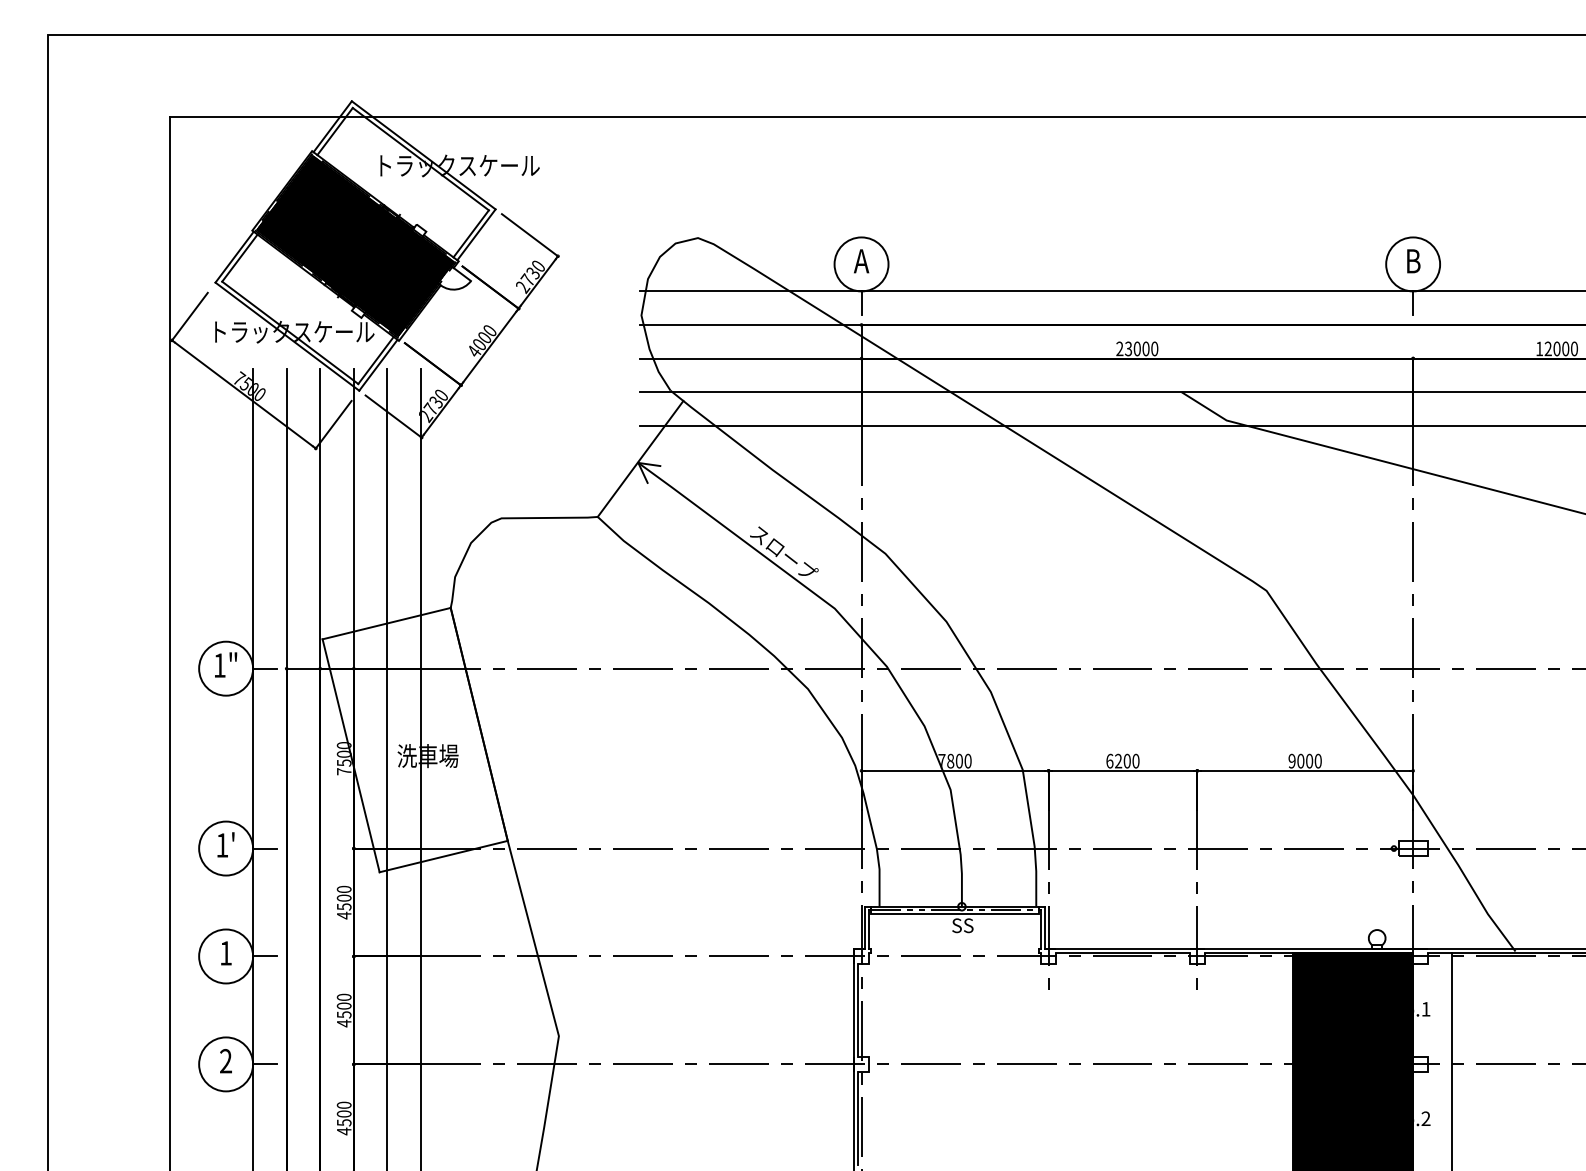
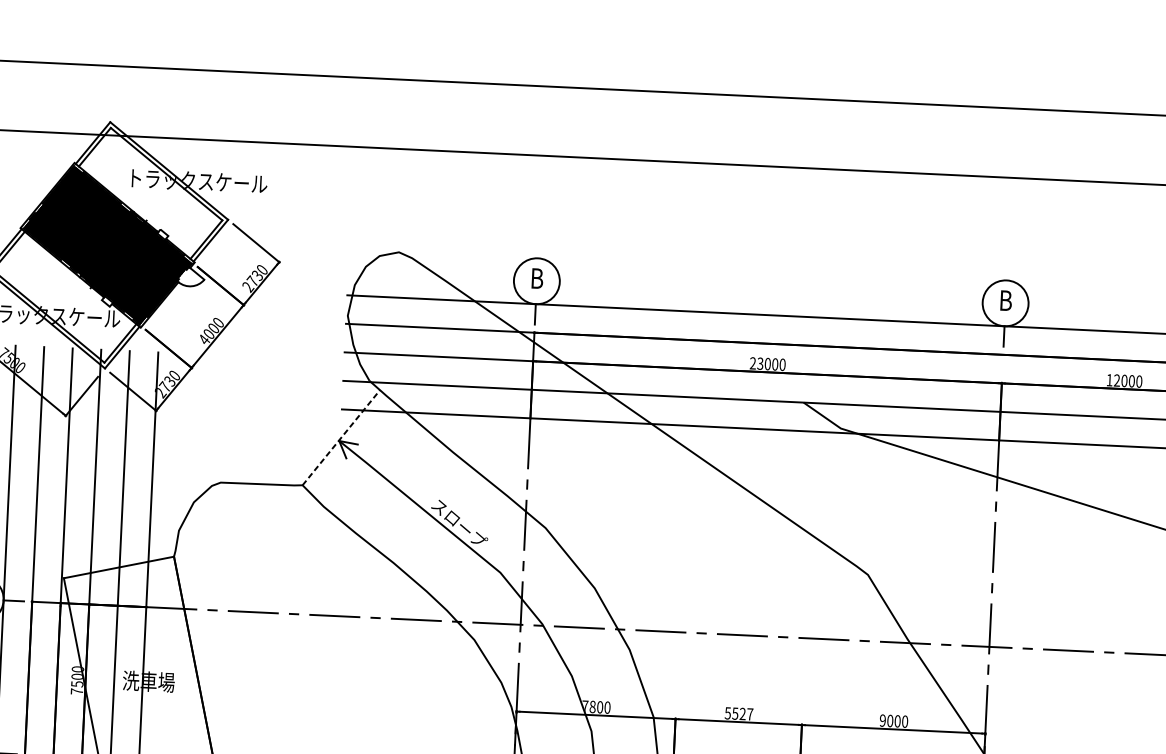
text: (861, 261) -> (536, 278), A -> B
line: (640, 458) -> (341, 437), solid -> dashed
text: (1122, 760) -> (738, 713), 6200 -> 5527

